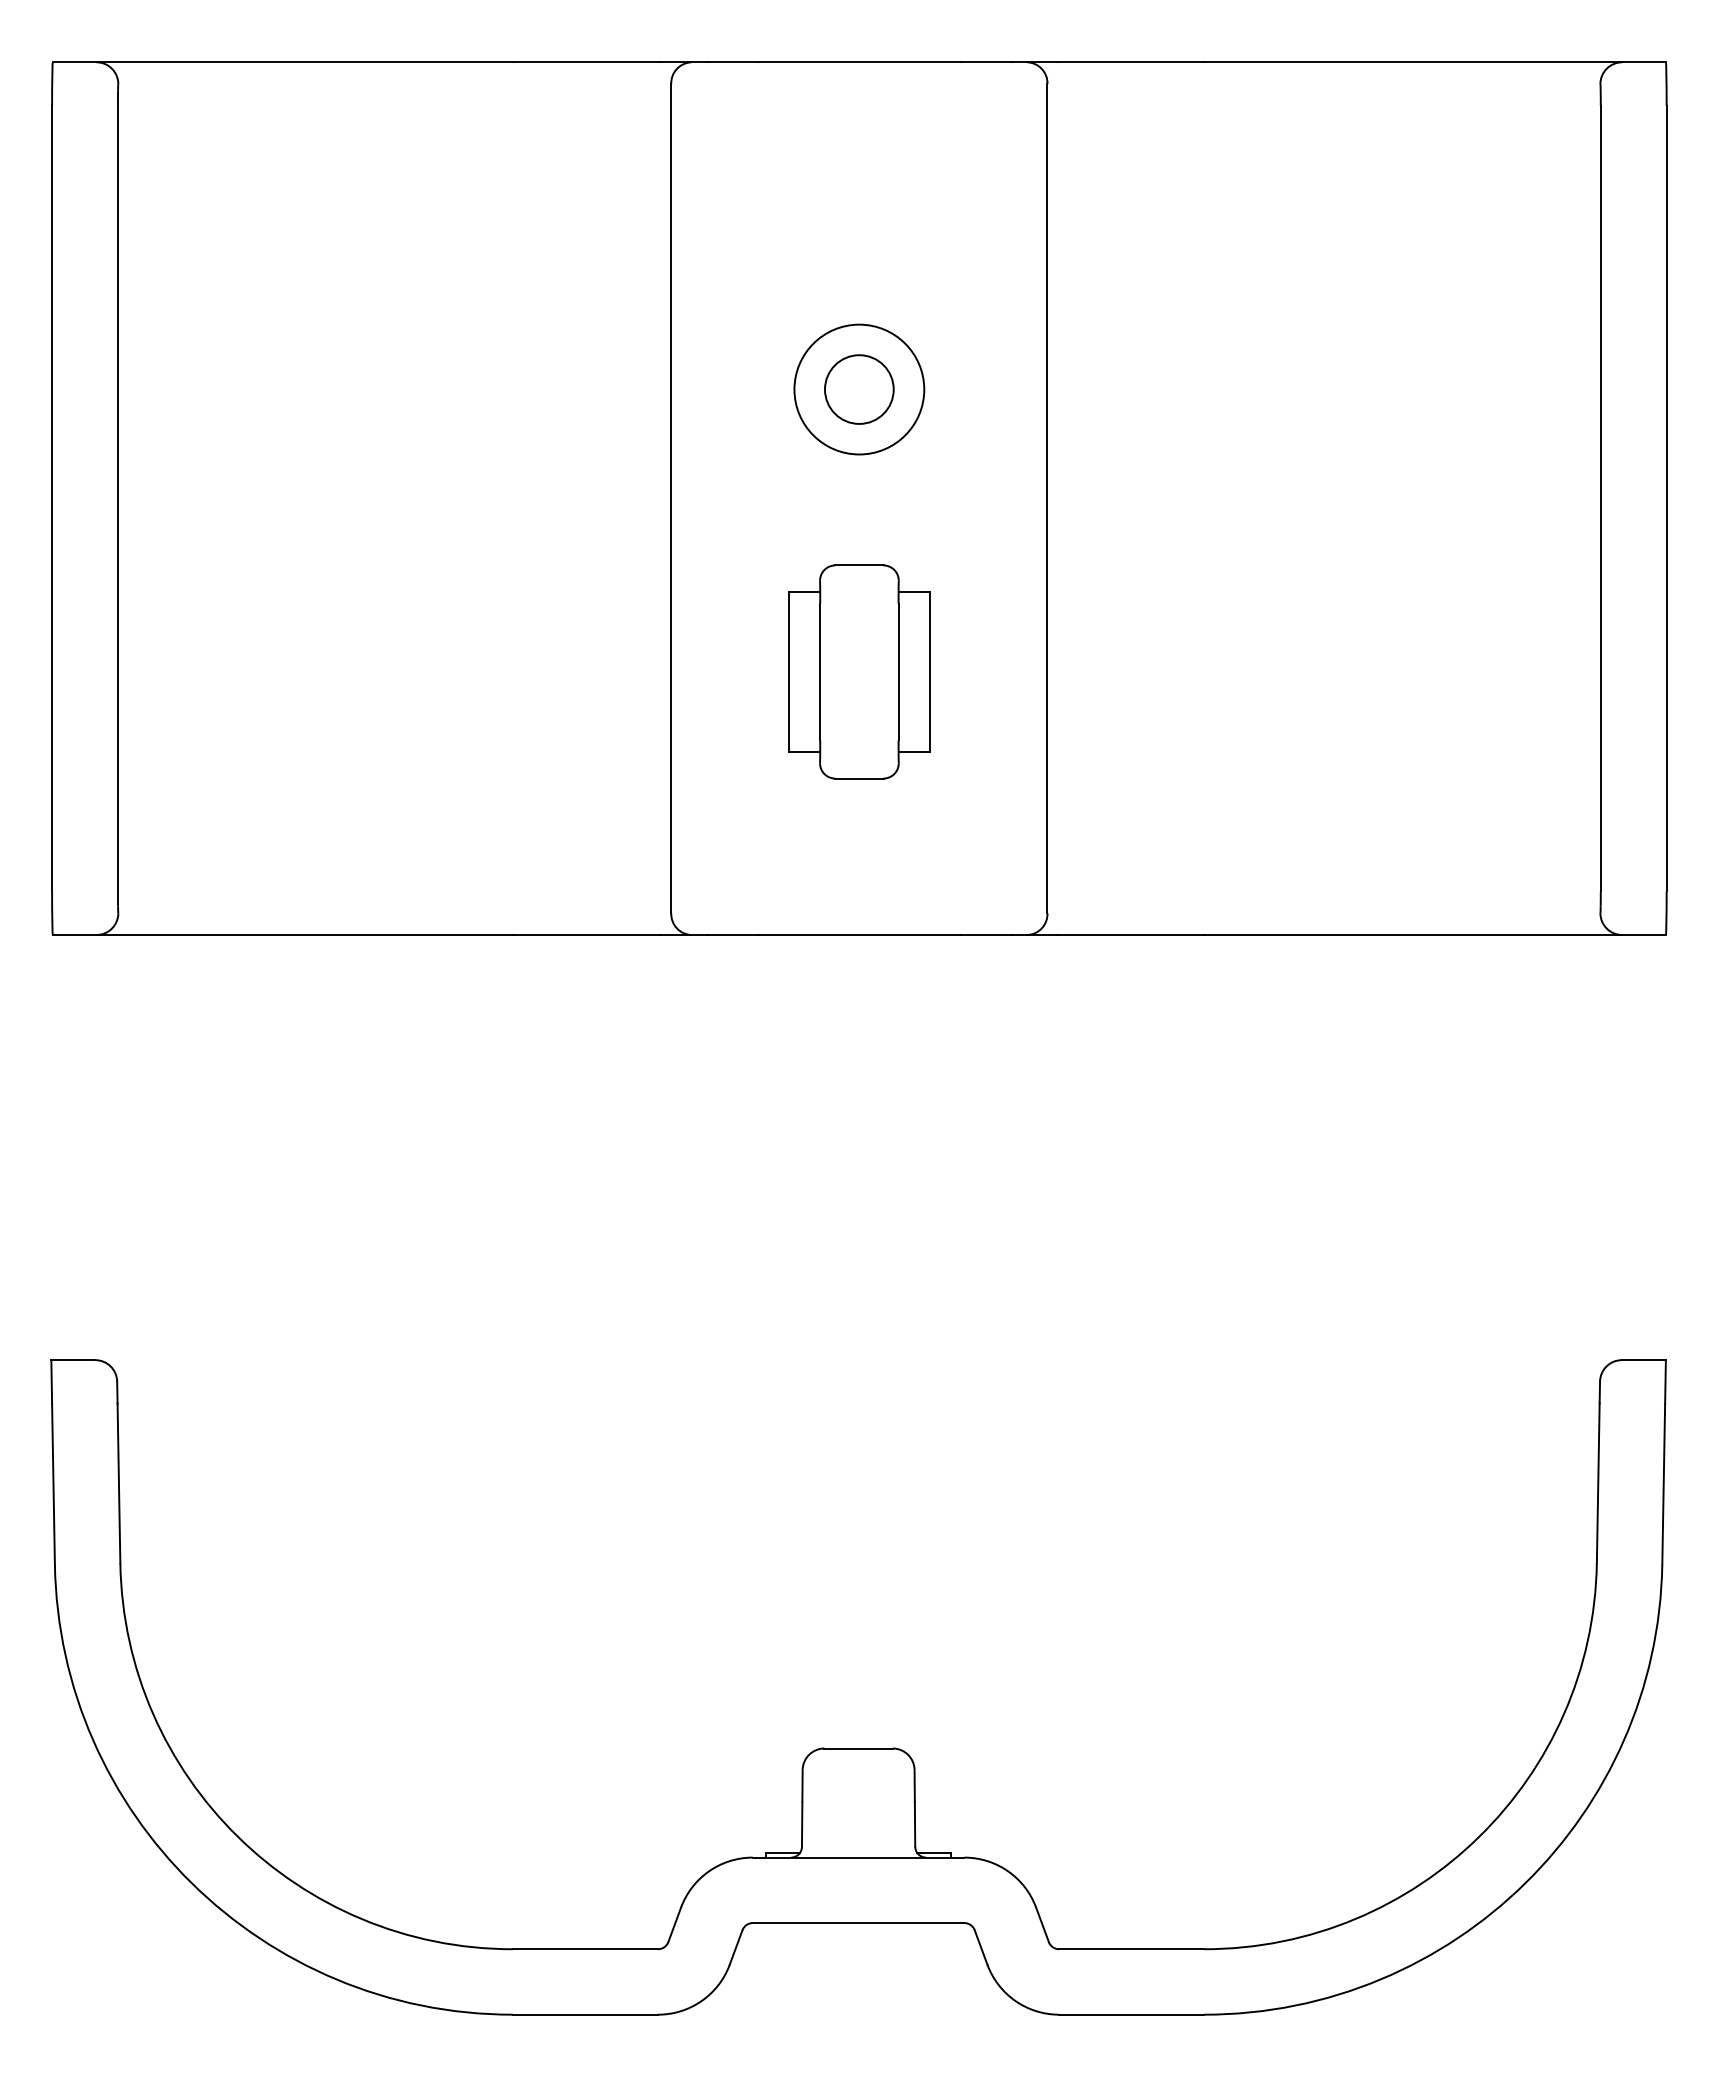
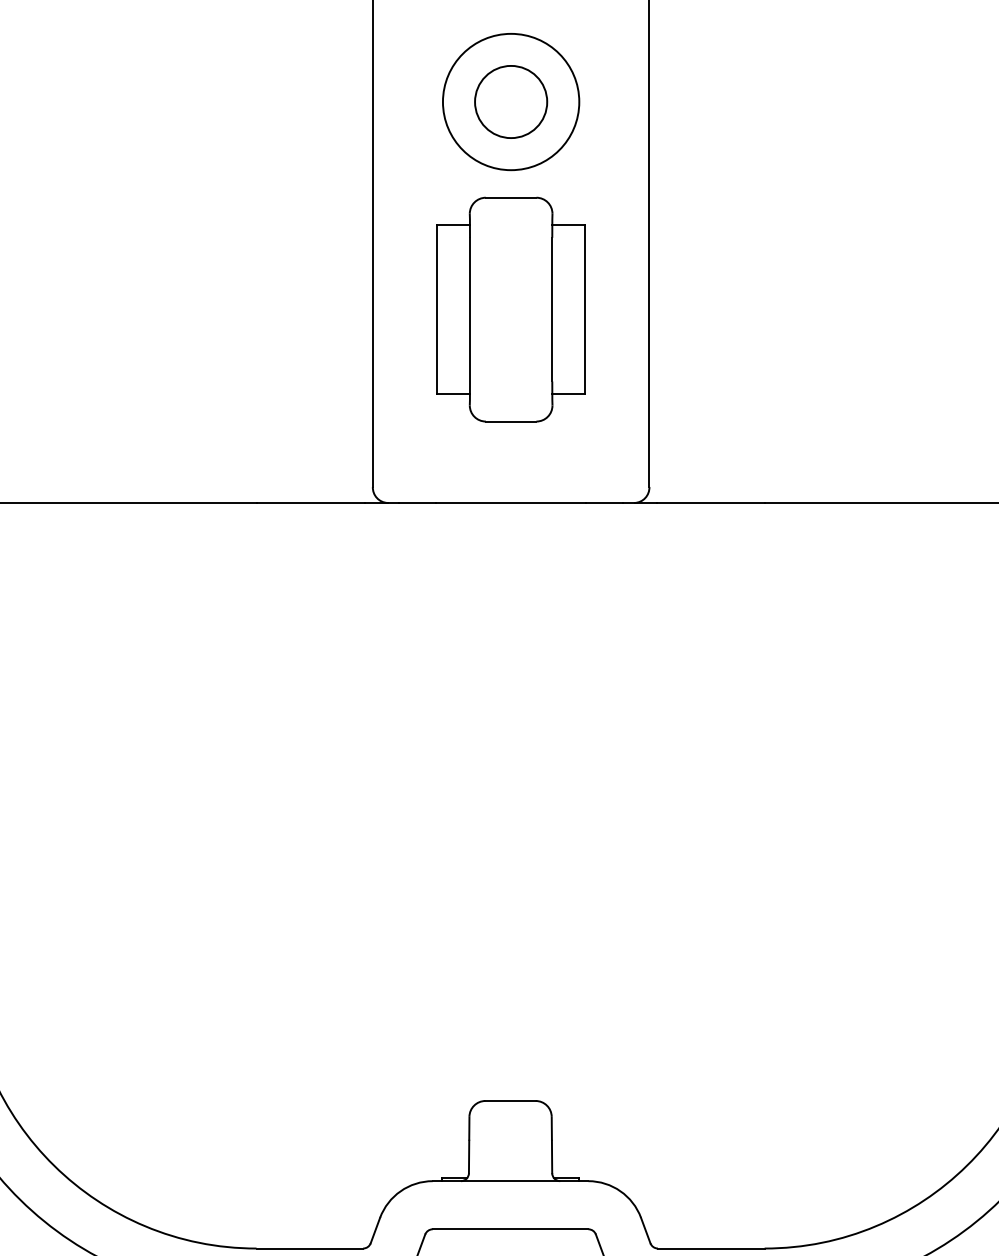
circle: (859, 389) -> (511, 101), size x1.43
circle: (859, 389) -> (511, 101), size x1.43
part: (859, 671) -> (511, 309), size x1.43

